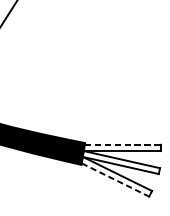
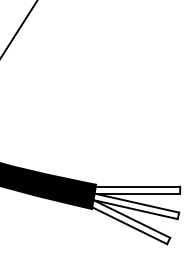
line: (123, 144) -> (138, 186), dashed -> solid
line: (115, 179) -> (129, 225), dashed -> solid

